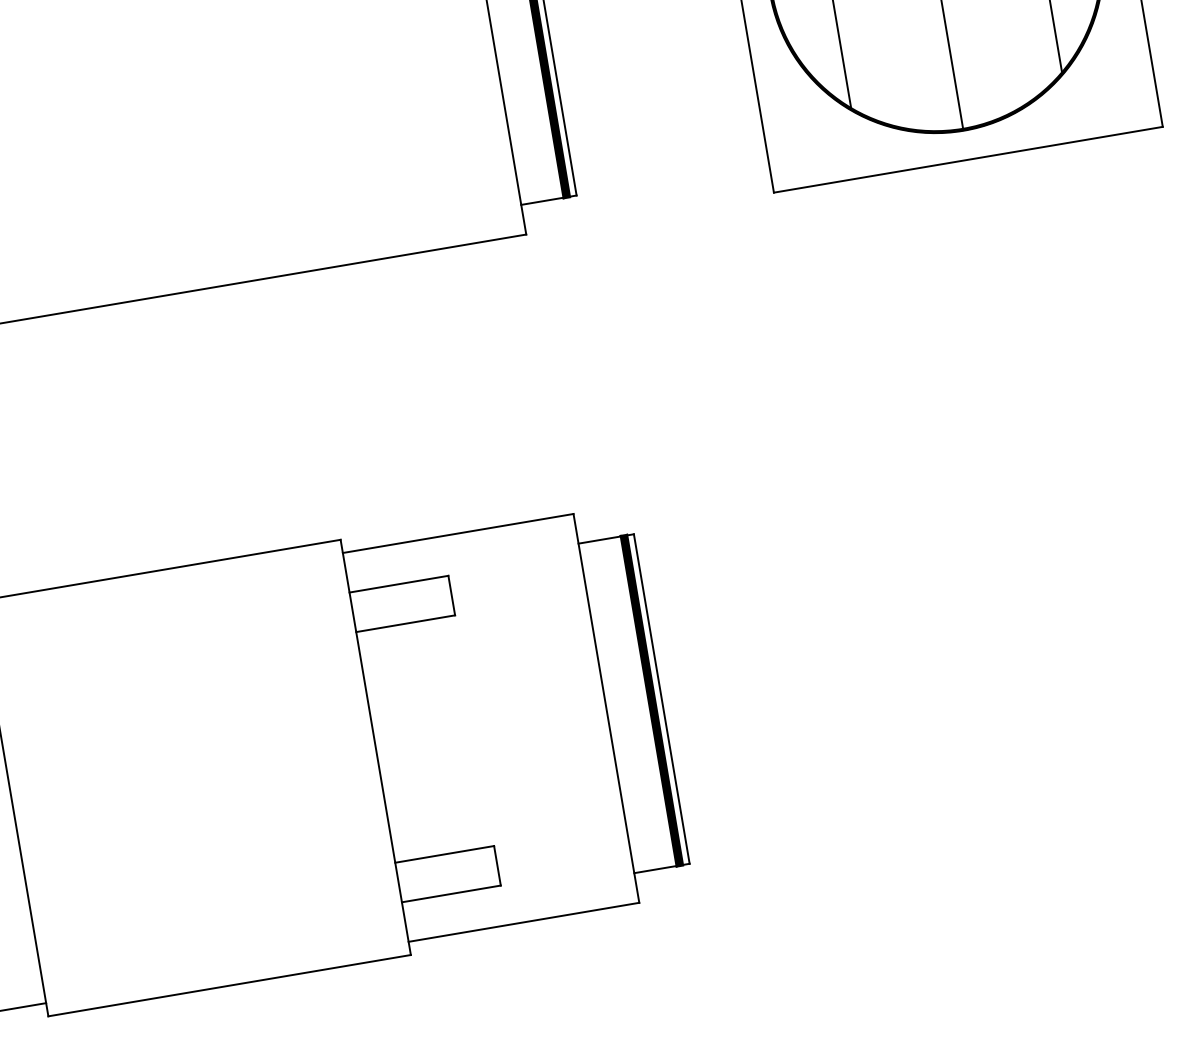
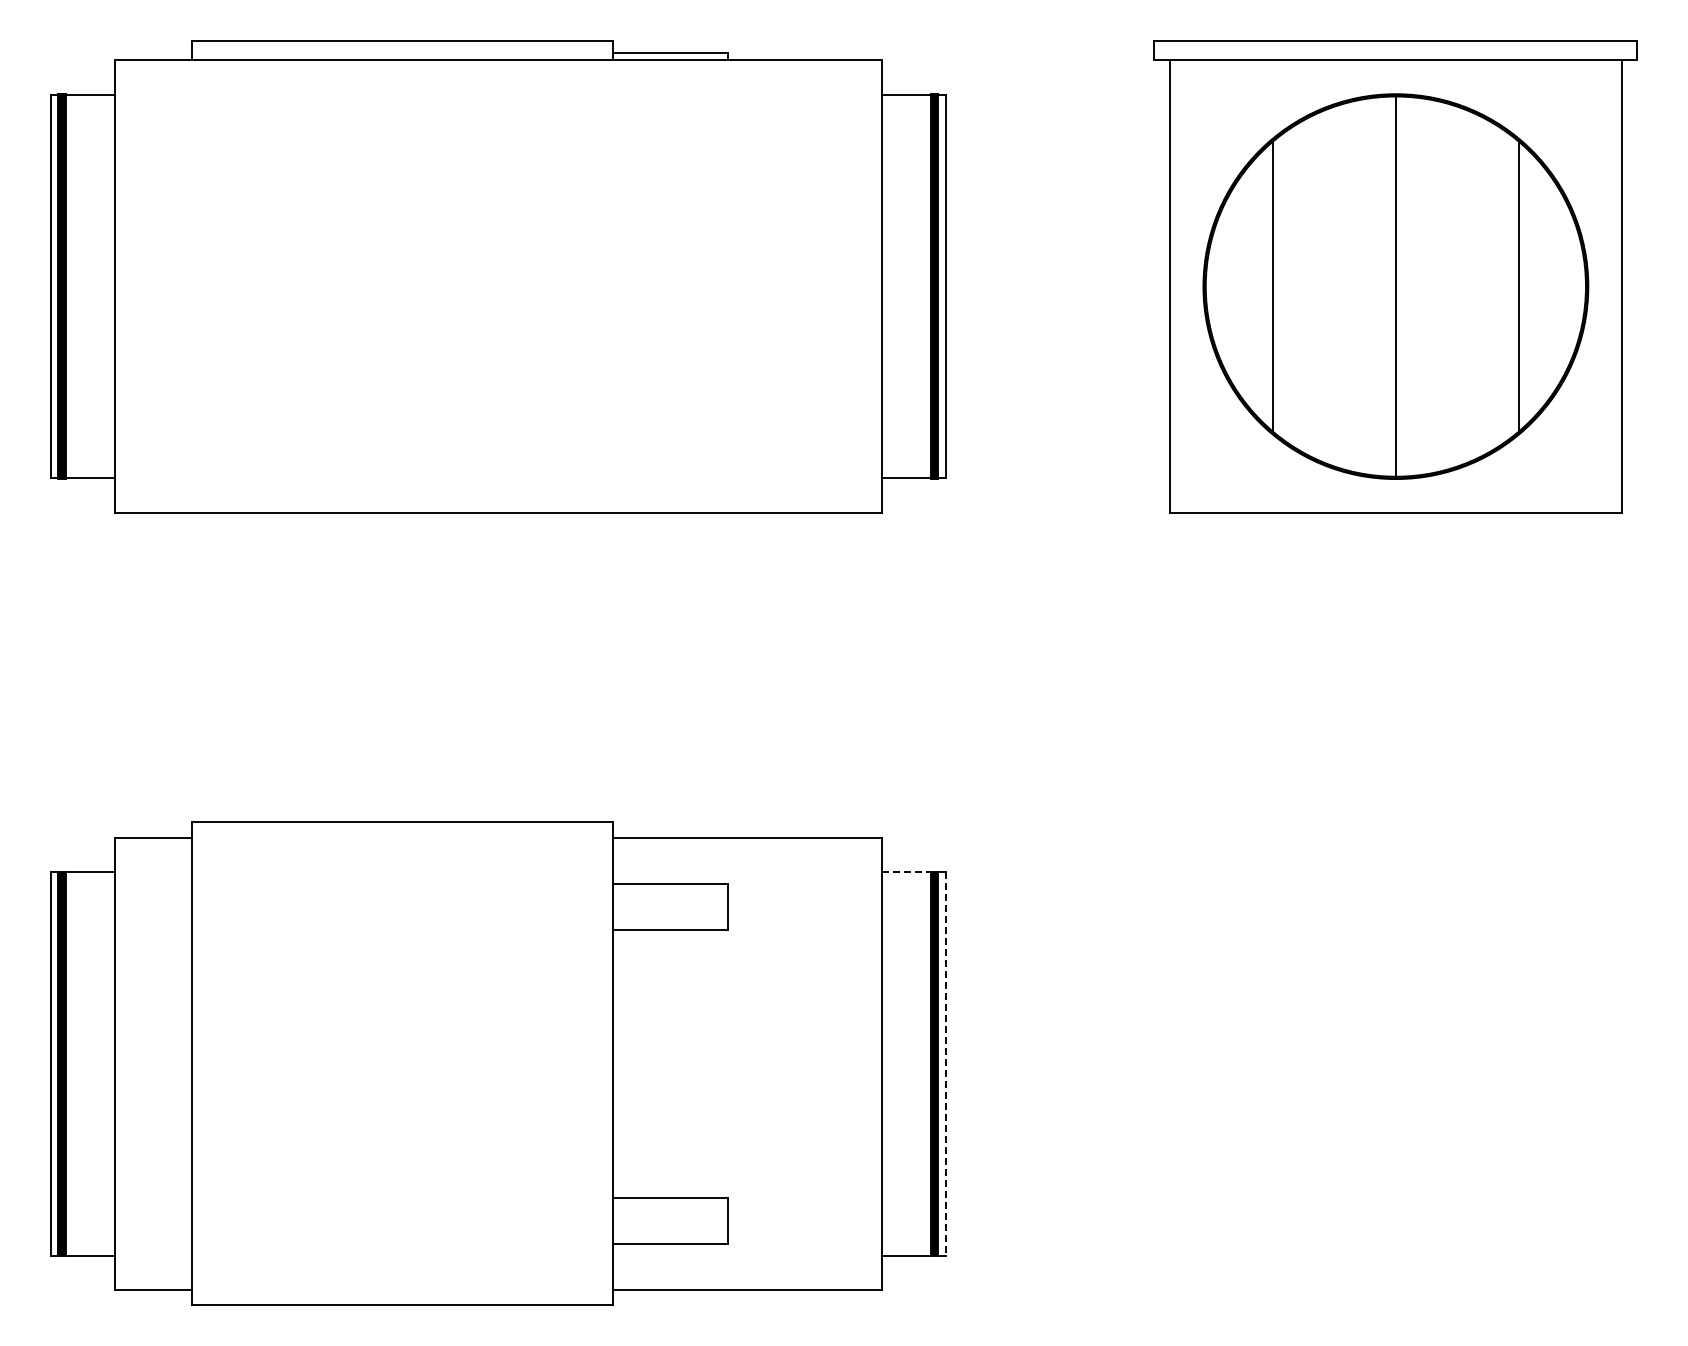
line: (599, 540) -> (906, 872), solid -> dashed
line: (662, 698) -> (946, 1063), solid -> dashed

